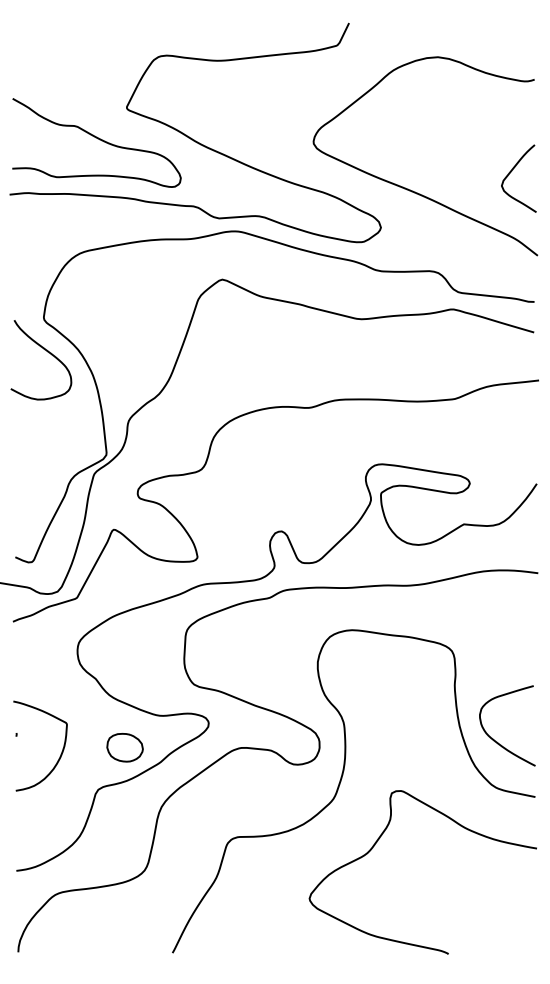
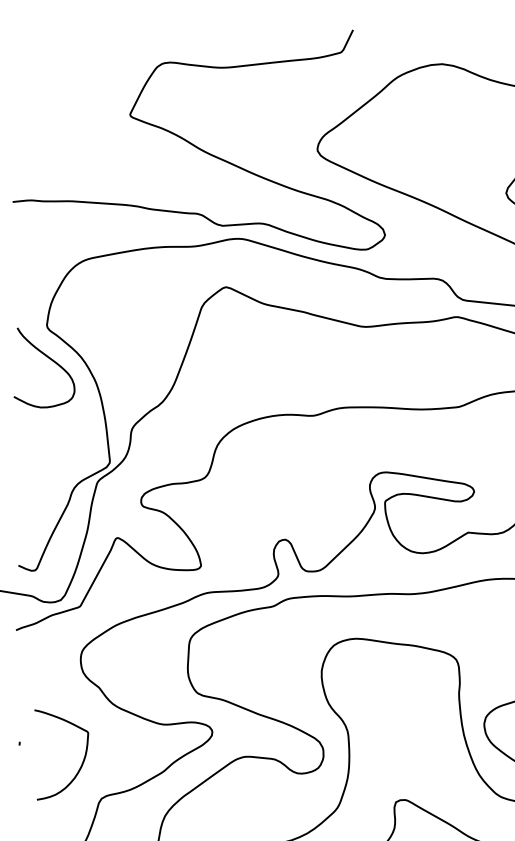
curve: (97, 139) -> (100, 146), removed
part: (124, 747) -> (127, 756), removed
curve: (61, 751) -> (82, 760), moved

